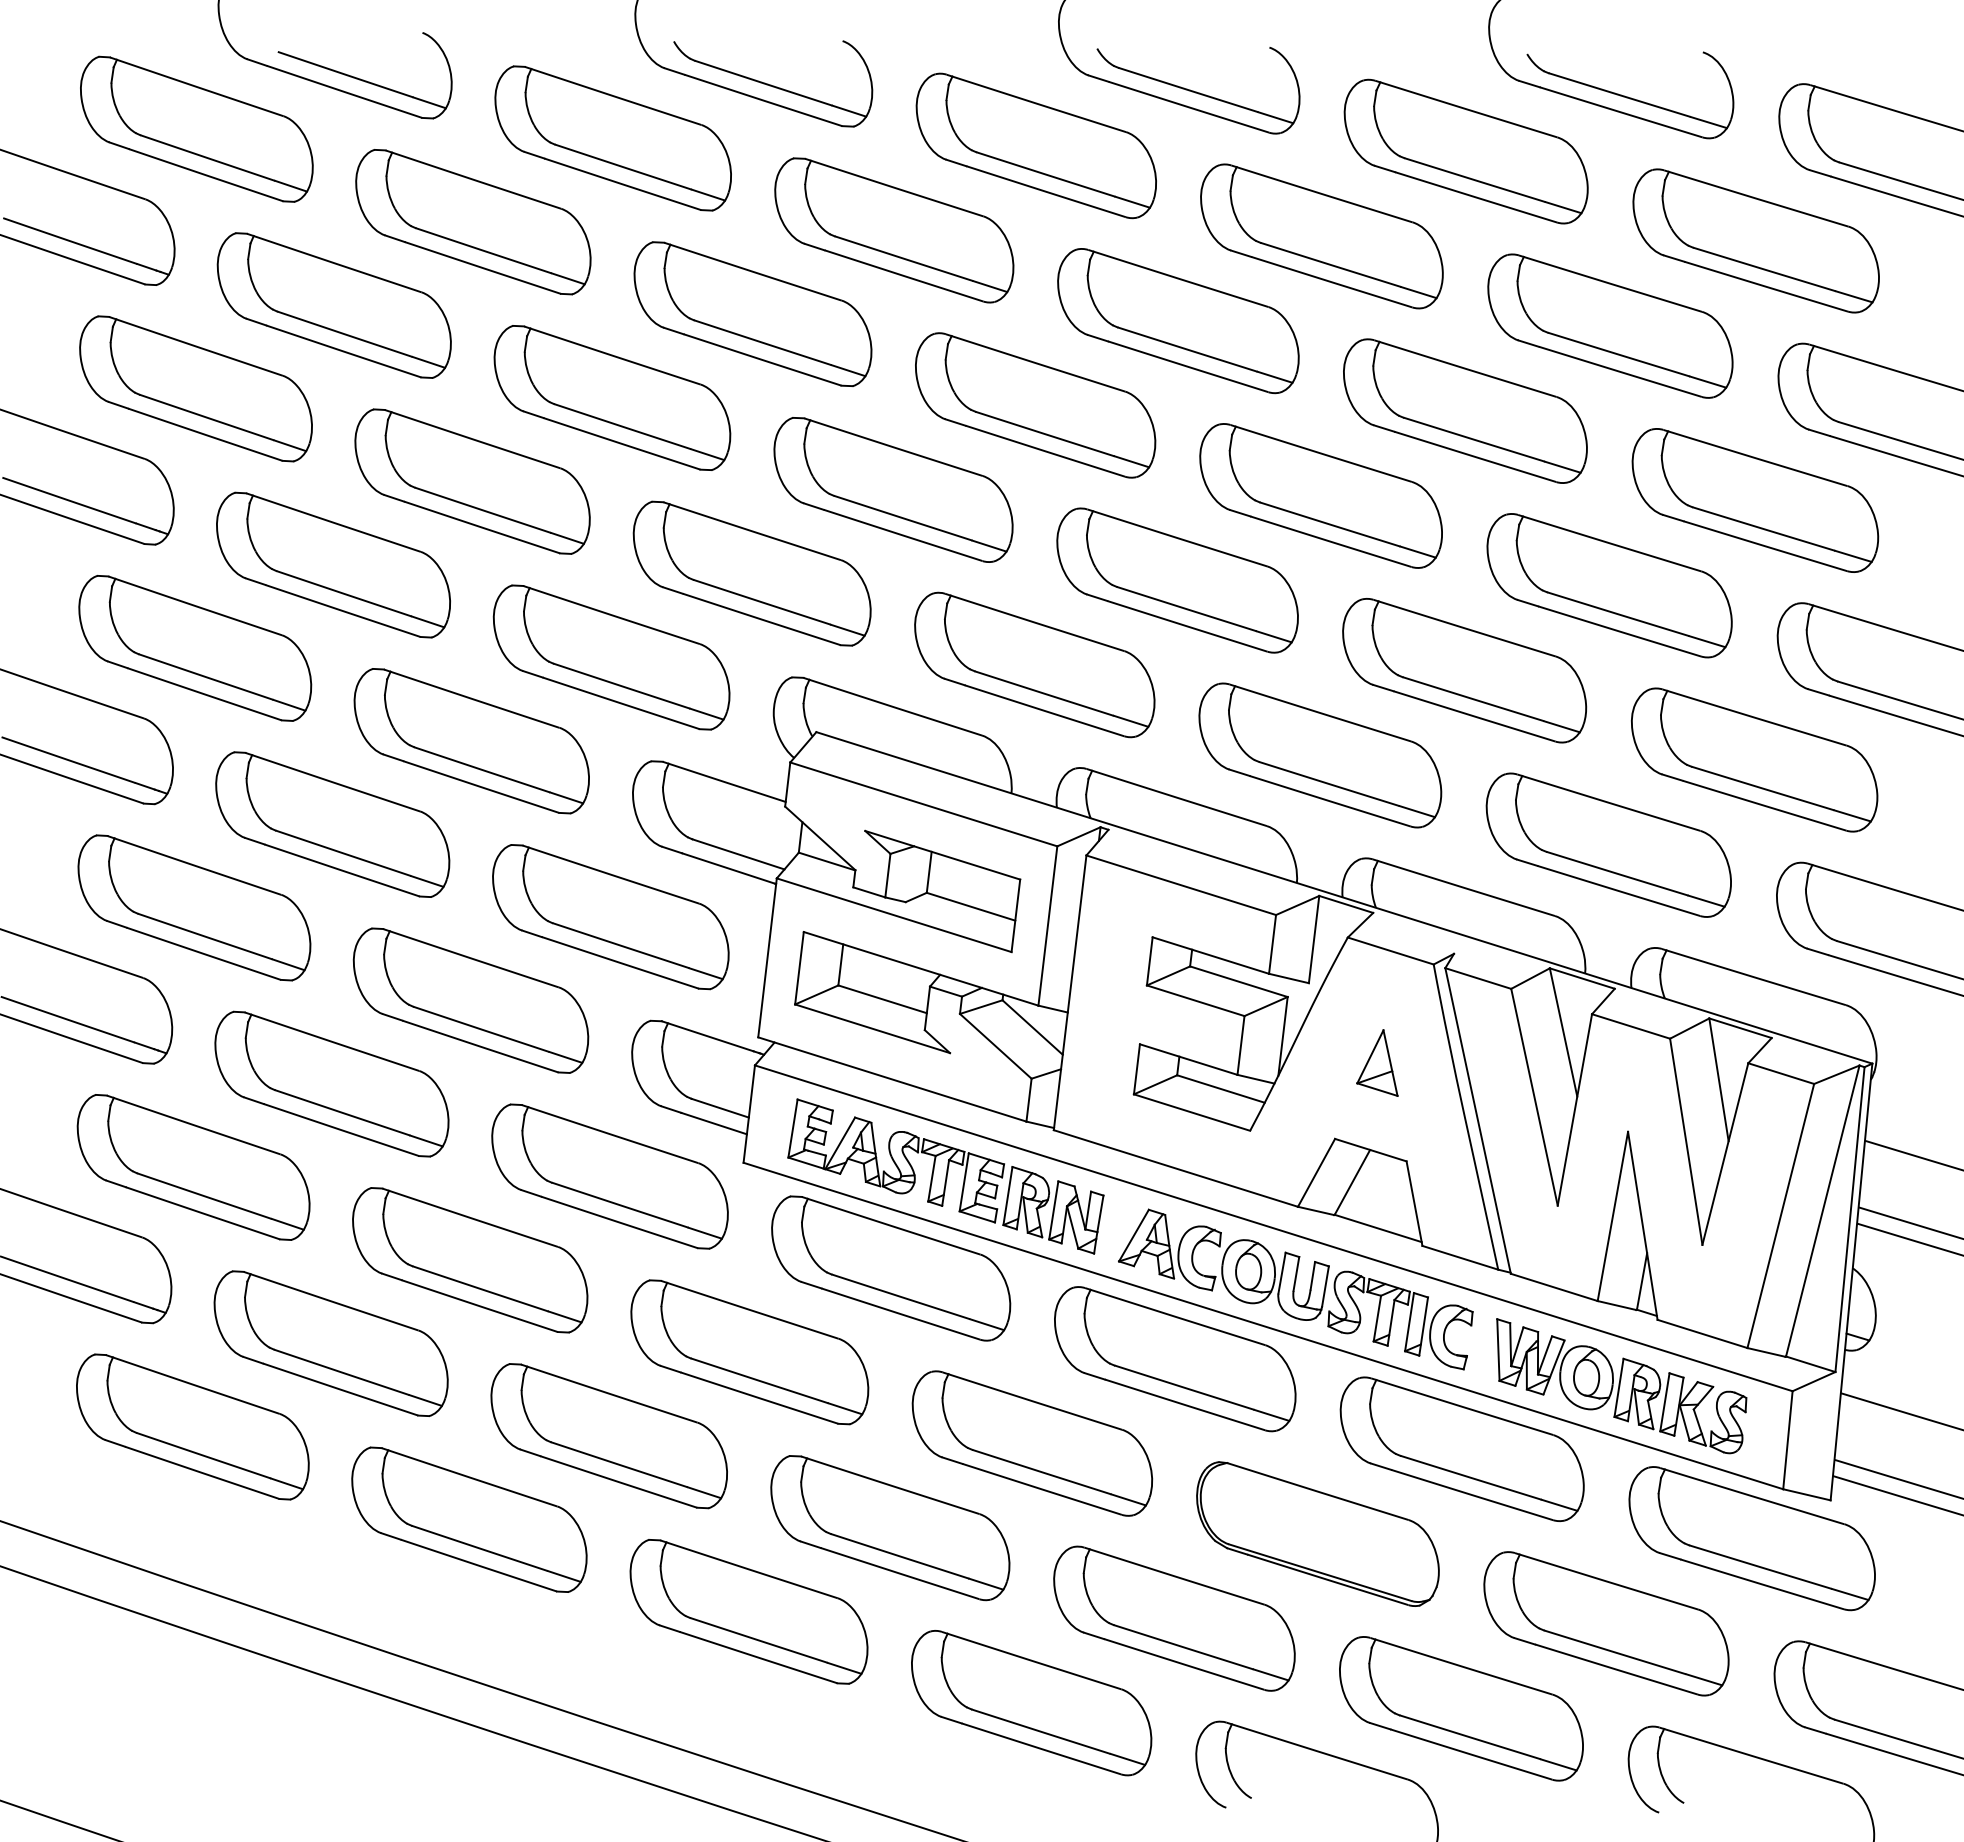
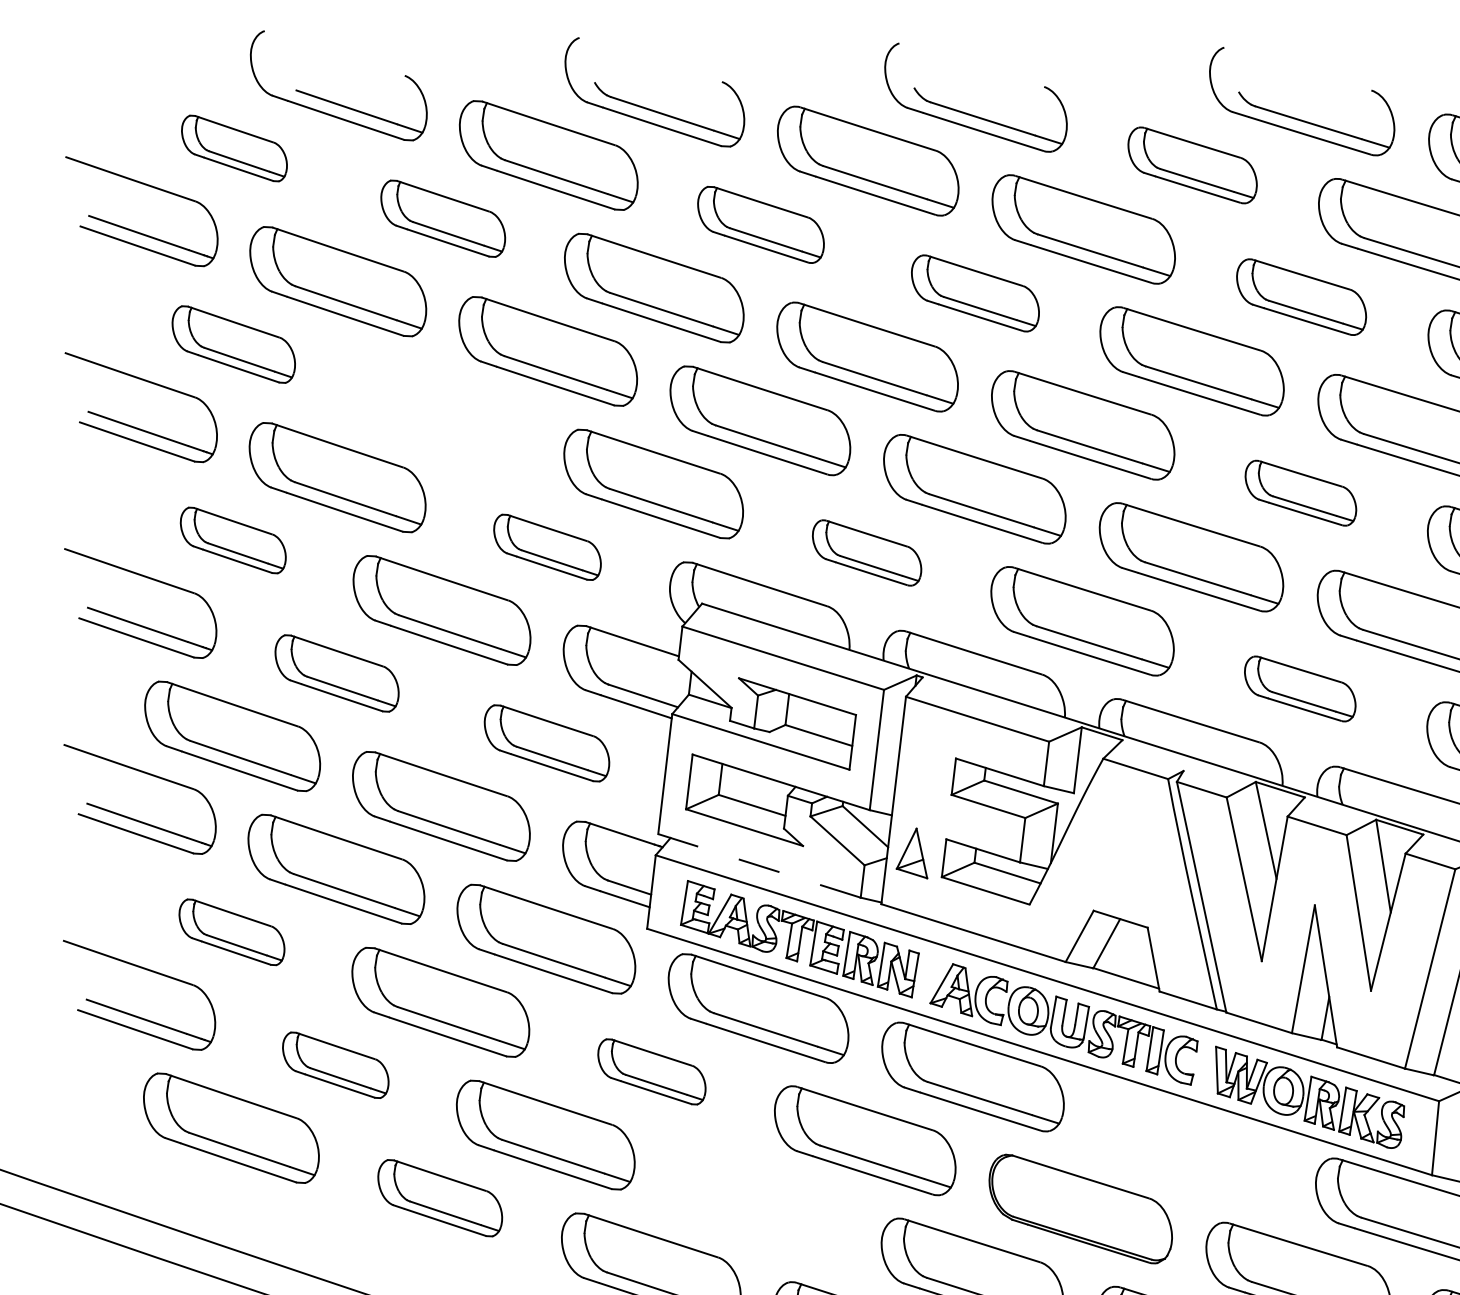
part: (196, 128) -> (234, 147), size x0.6
part: (1465, 151) -> (1192, 165), size x0.7
part: (473, 222) -> (443, 218), size x0.7
part: (894, 230) -> (761, 224), size x0.7
part: (1178, 321) -> (975, 293), size x0.7
part: (1610, 325) -> (1301, 296), size x0.7
part: (195, 388) -> (233, 344), size x0.7
part: (472, 481) -> (442, 414), removed
part: (1609, 585) -> (1300, 492), size x0.6
part: (195, 648) -> (233, 540), size x0.6
part: (611, 657) -> (547, 547), size x0.6
part: (1034, 664) -> (866, 552), size x0.6
part: (332, 824) -> (336, 673), size x0.7
part: (1608, 844) -> (1300, 688), size x0.6
part: (610, 917) -> (546, 743), size x0.7
part: (1377, 1062) -> (912, 853), moved
line: (892, 1079) -> (759, 865), solid -> dashed
part: (193, 1167) -> (231, 932), size x0.6
part: (330, 1343) -> (335, 1065), size x0.6
part: (749, 1352) -> (651, 1071), size x0.6
part: (1461, 1449) -> (1189, 1145), removed
part: (469, 1519) -> (440, 1198), size x0.7
part: (890, 1528) -> (758, 1204), removed

